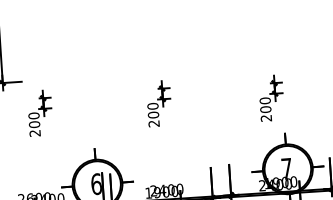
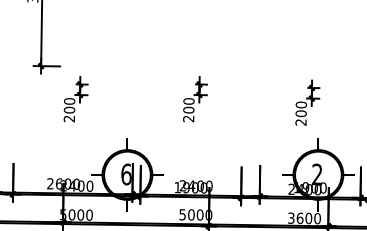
text: (286, 168) -> (317, 174), 7 -> 2

